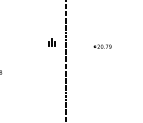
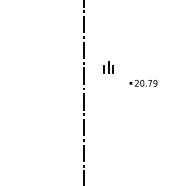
part: (51, 42) -> (107, 66), moved

